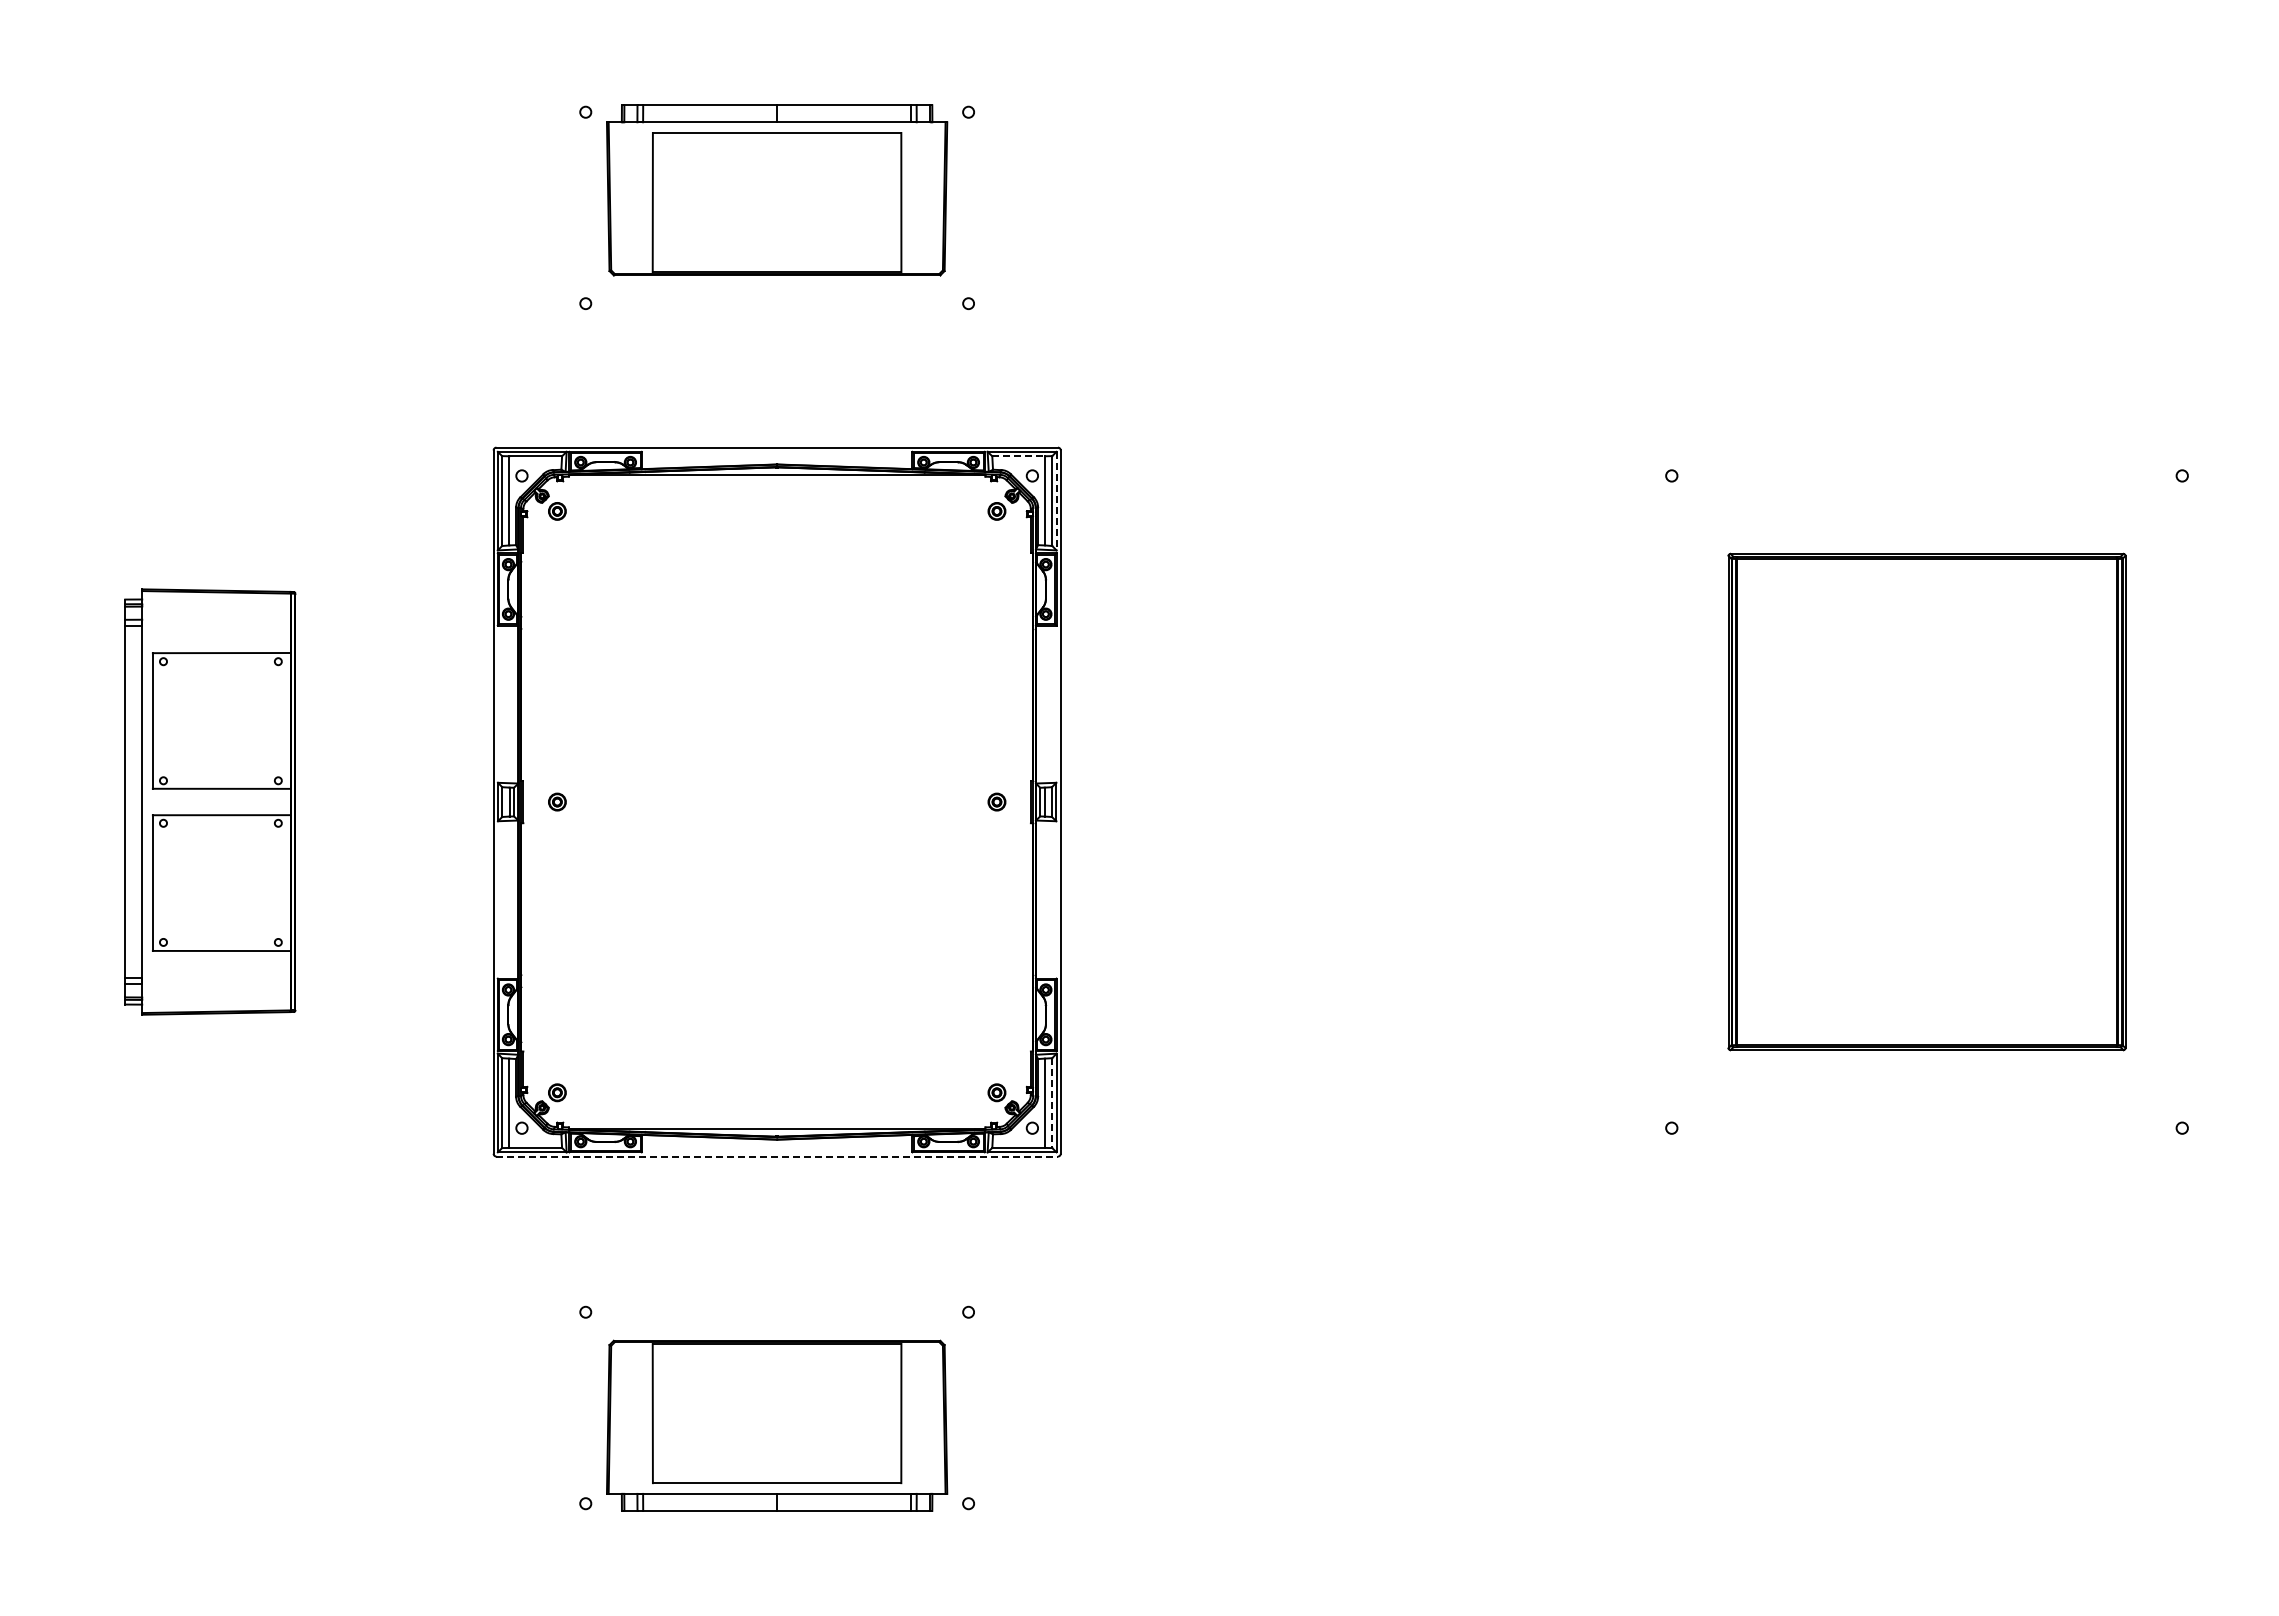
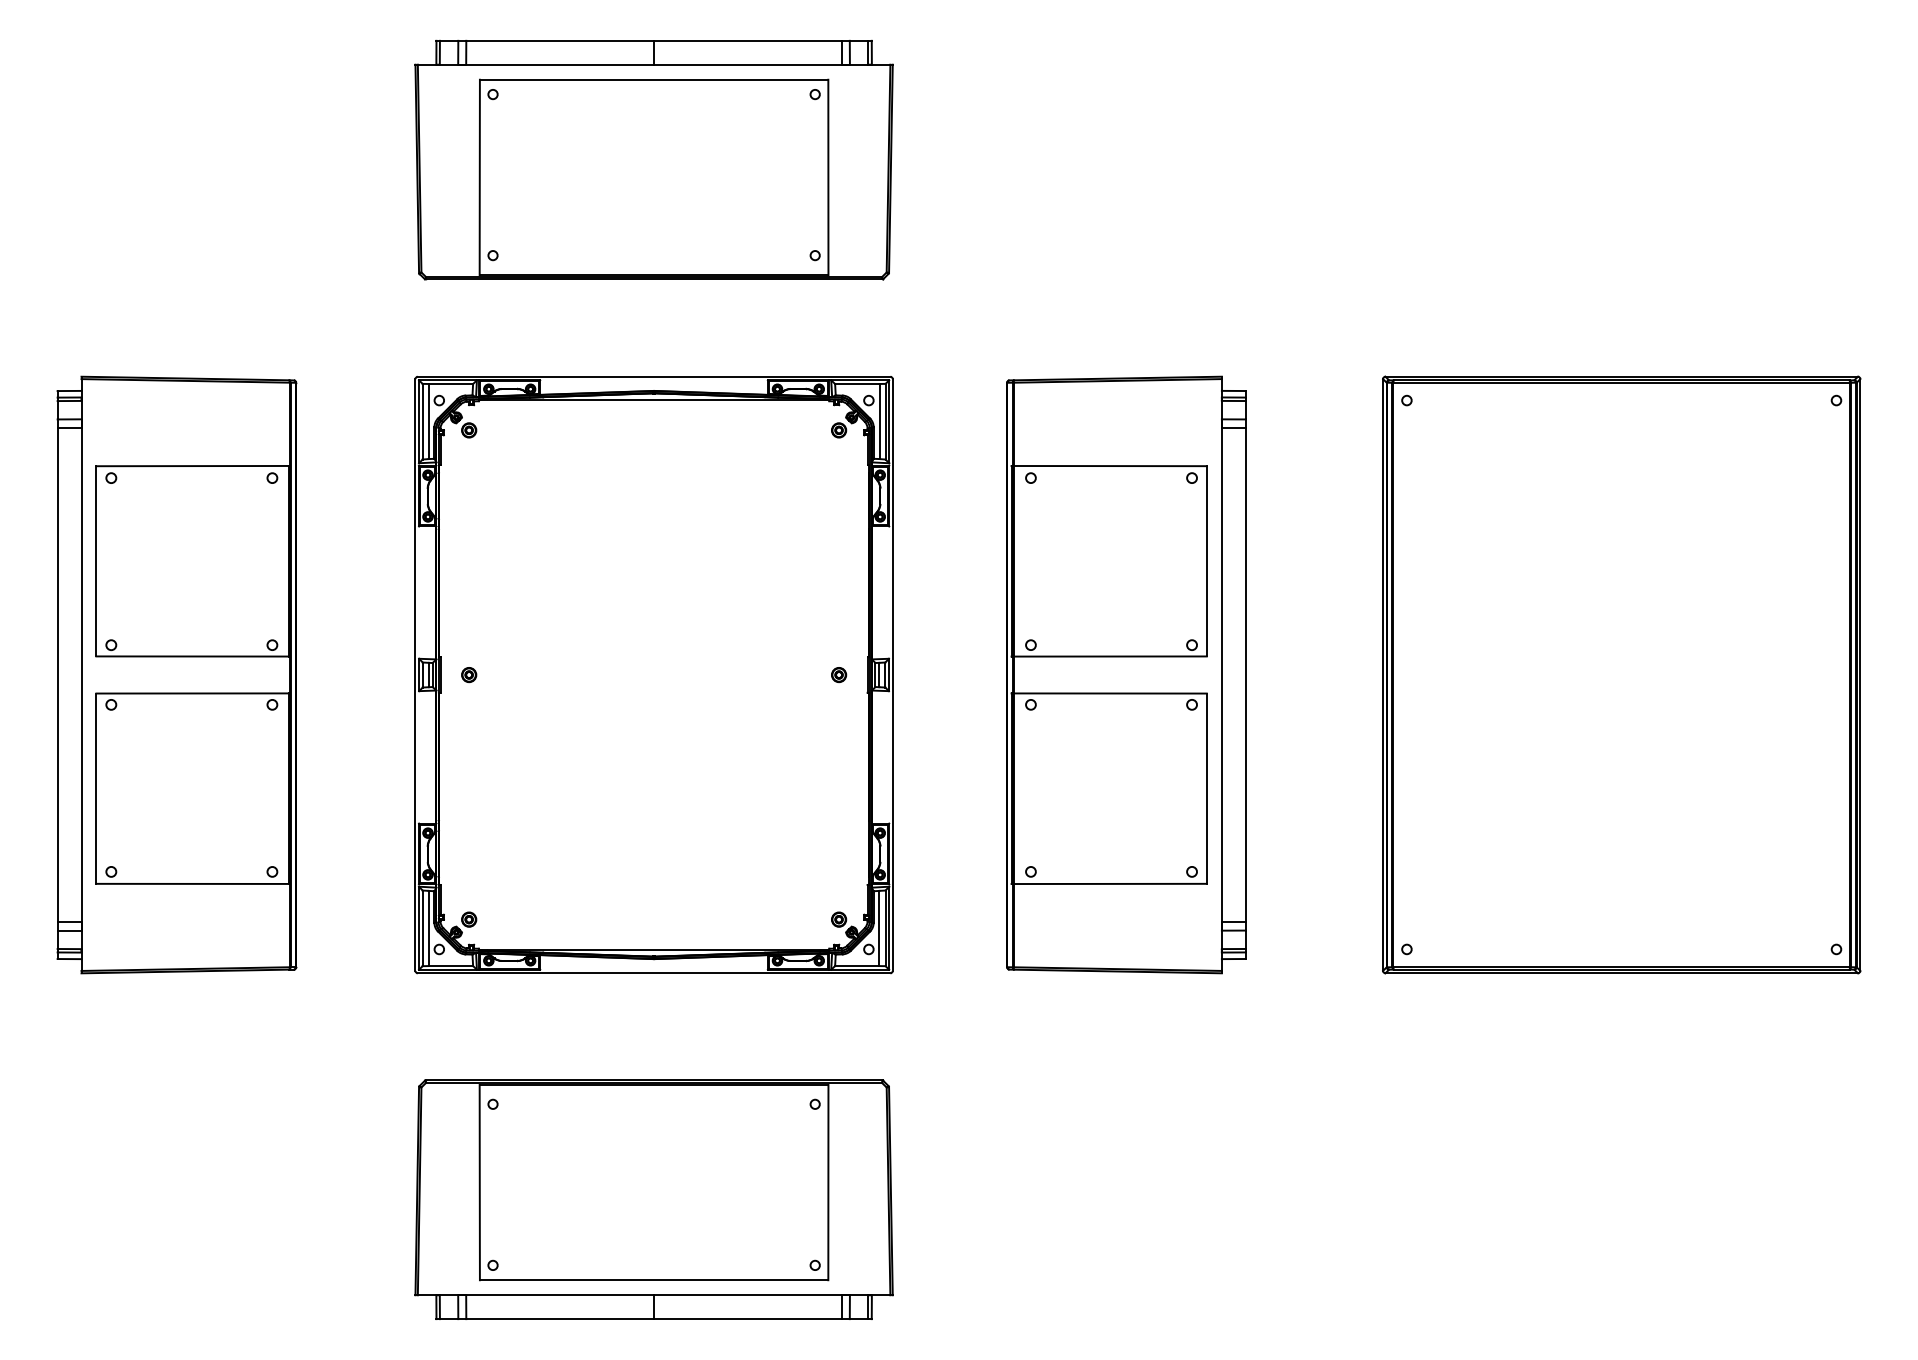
part: (776, 190) -> (653, 160), size x1.67
line: (1019, 456) -> (858, 384), dashed -> solid
line: (1056, 501) -> (889, 422), dashed -> solid
part: (210, 801) -> (177, 674), size x1.67
part: (1338, 801) -> (1126, 674), added
part: (1926, 801) -> (1621, 674), size x1.43
line: (1052, 1103) -> (885, 928), dashed -> solid
line: (777, 1156) -> (654, 973), dashed -> solid
part: (776, 1425) -> (653, 1199), size x1.67

